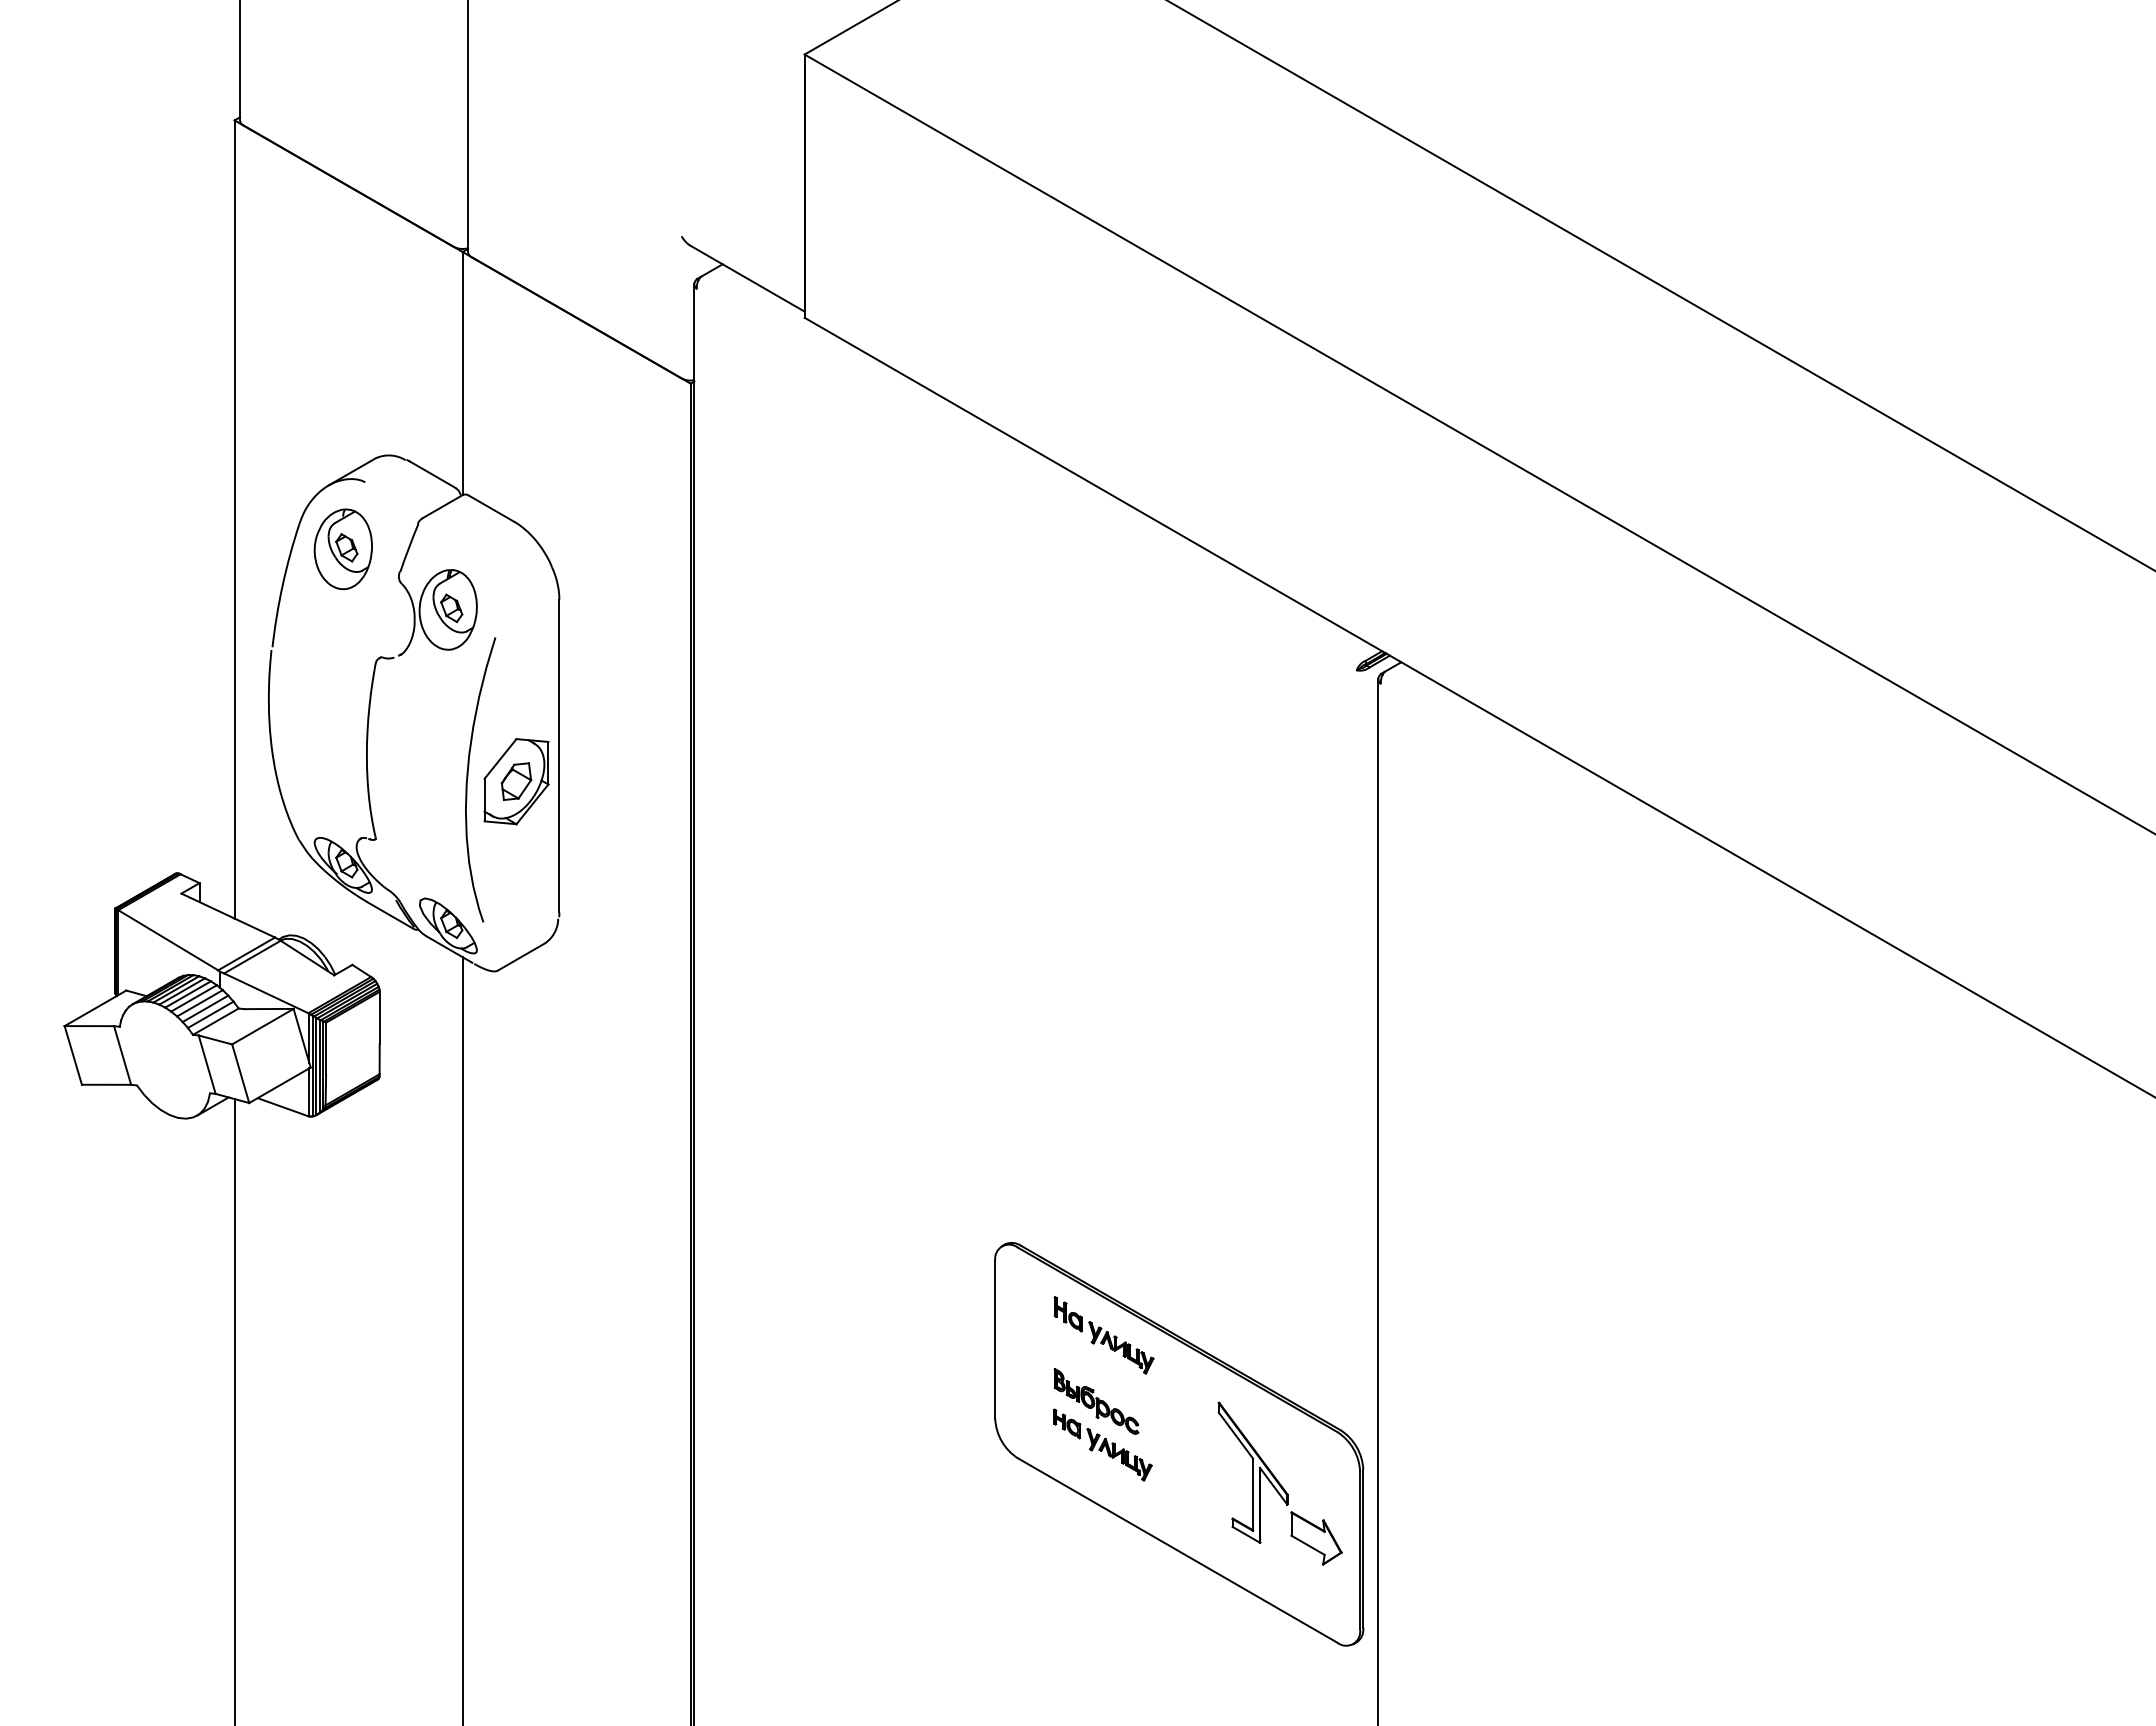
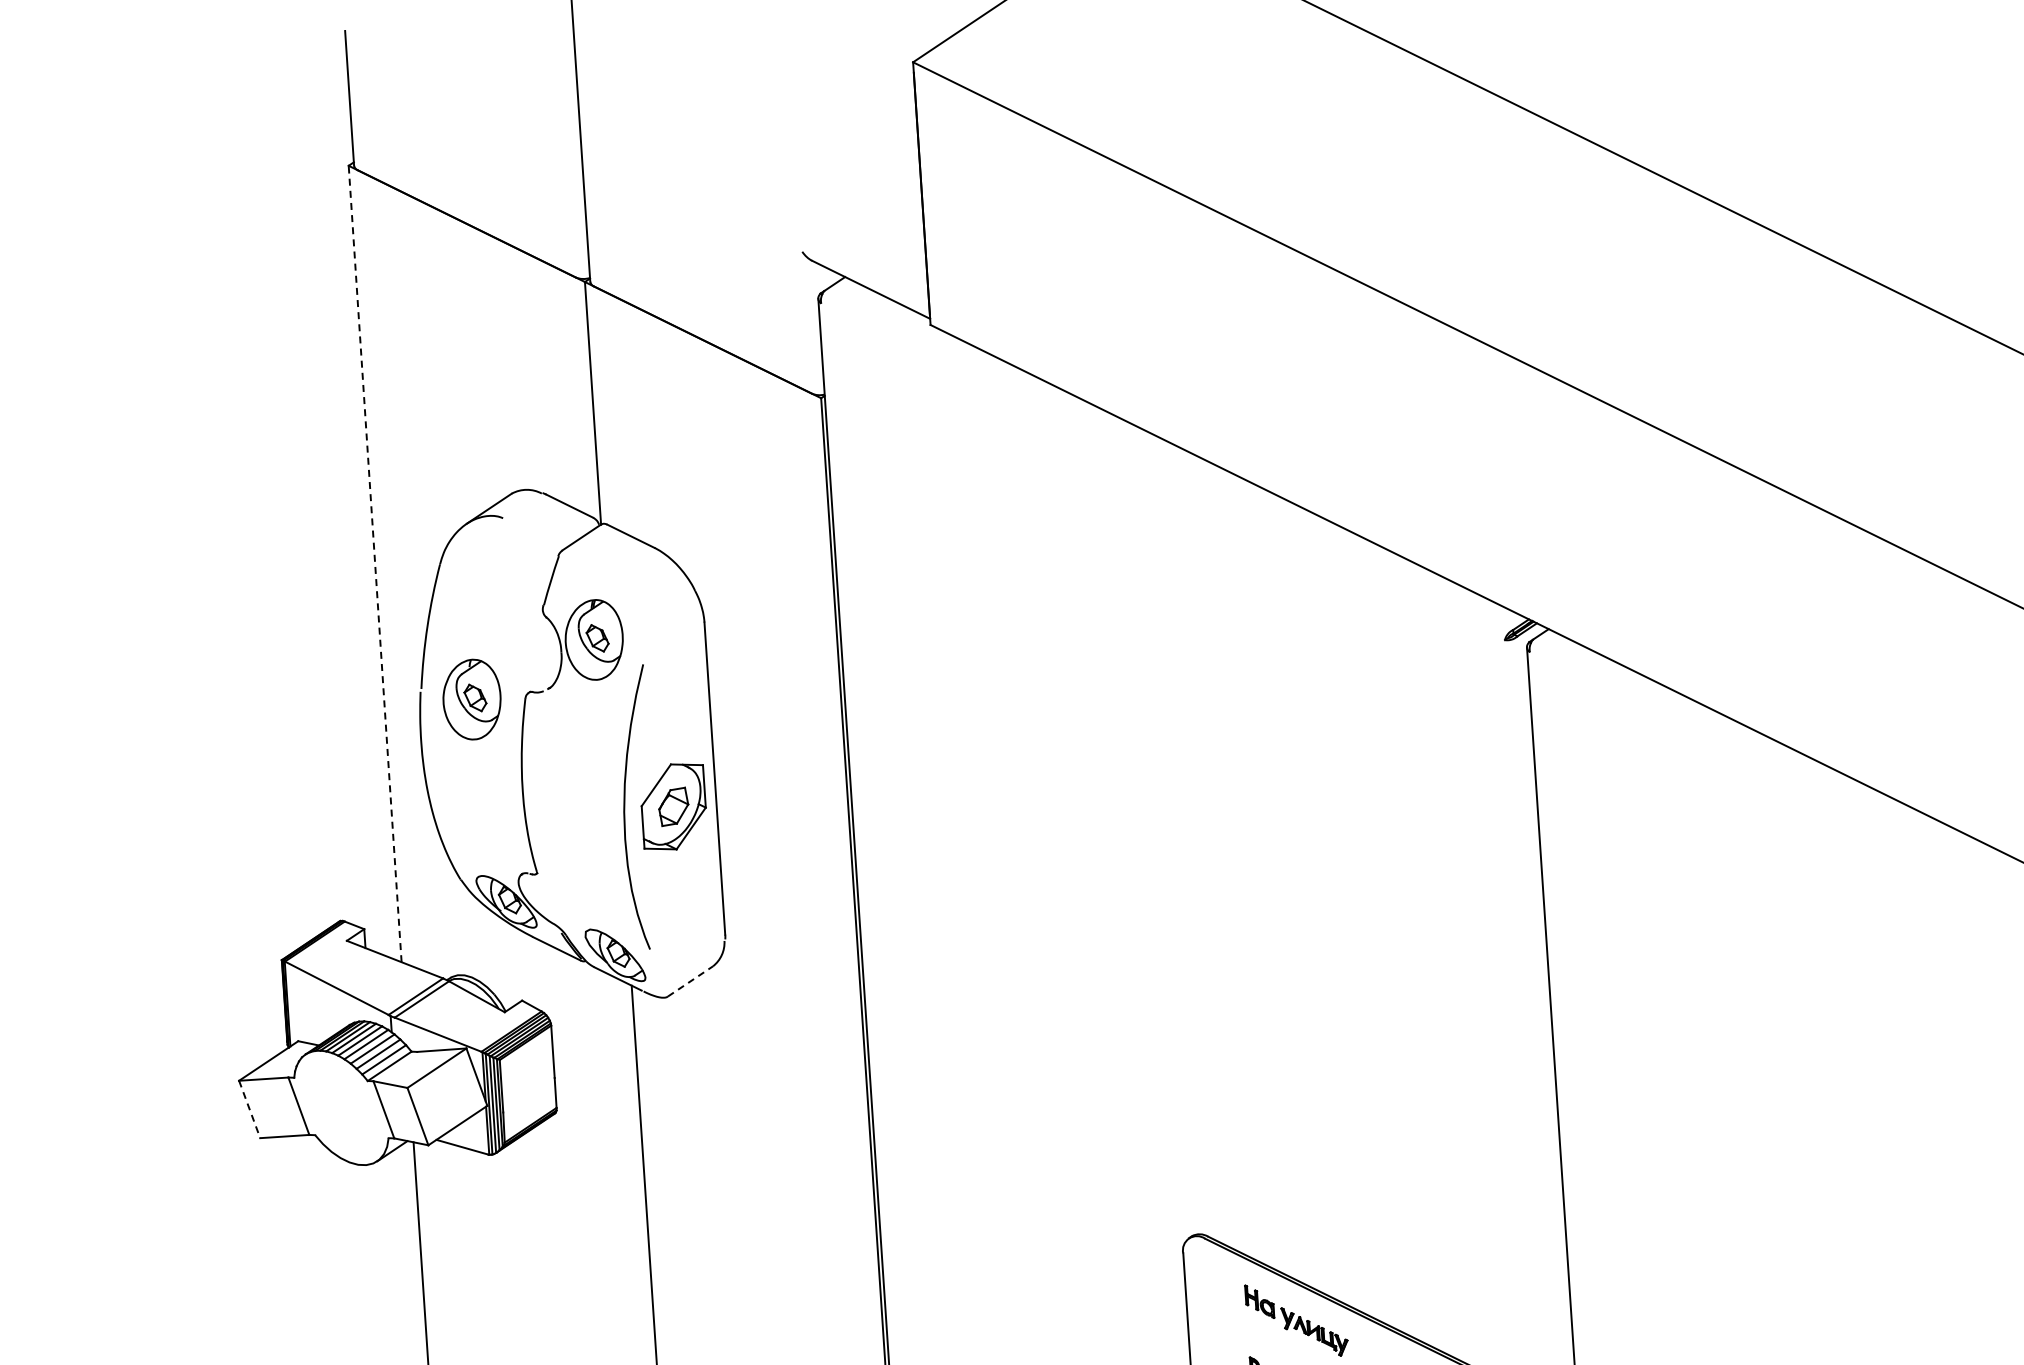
line: (234, 518) -> (374, 563), solid -> dashed
part: (342, 548) -> (471, 698), moved
line: (522, 956) -> (691, 980), solid -> dashed
line: (73, 1055) -> (249, 1109), solid -> dashed

